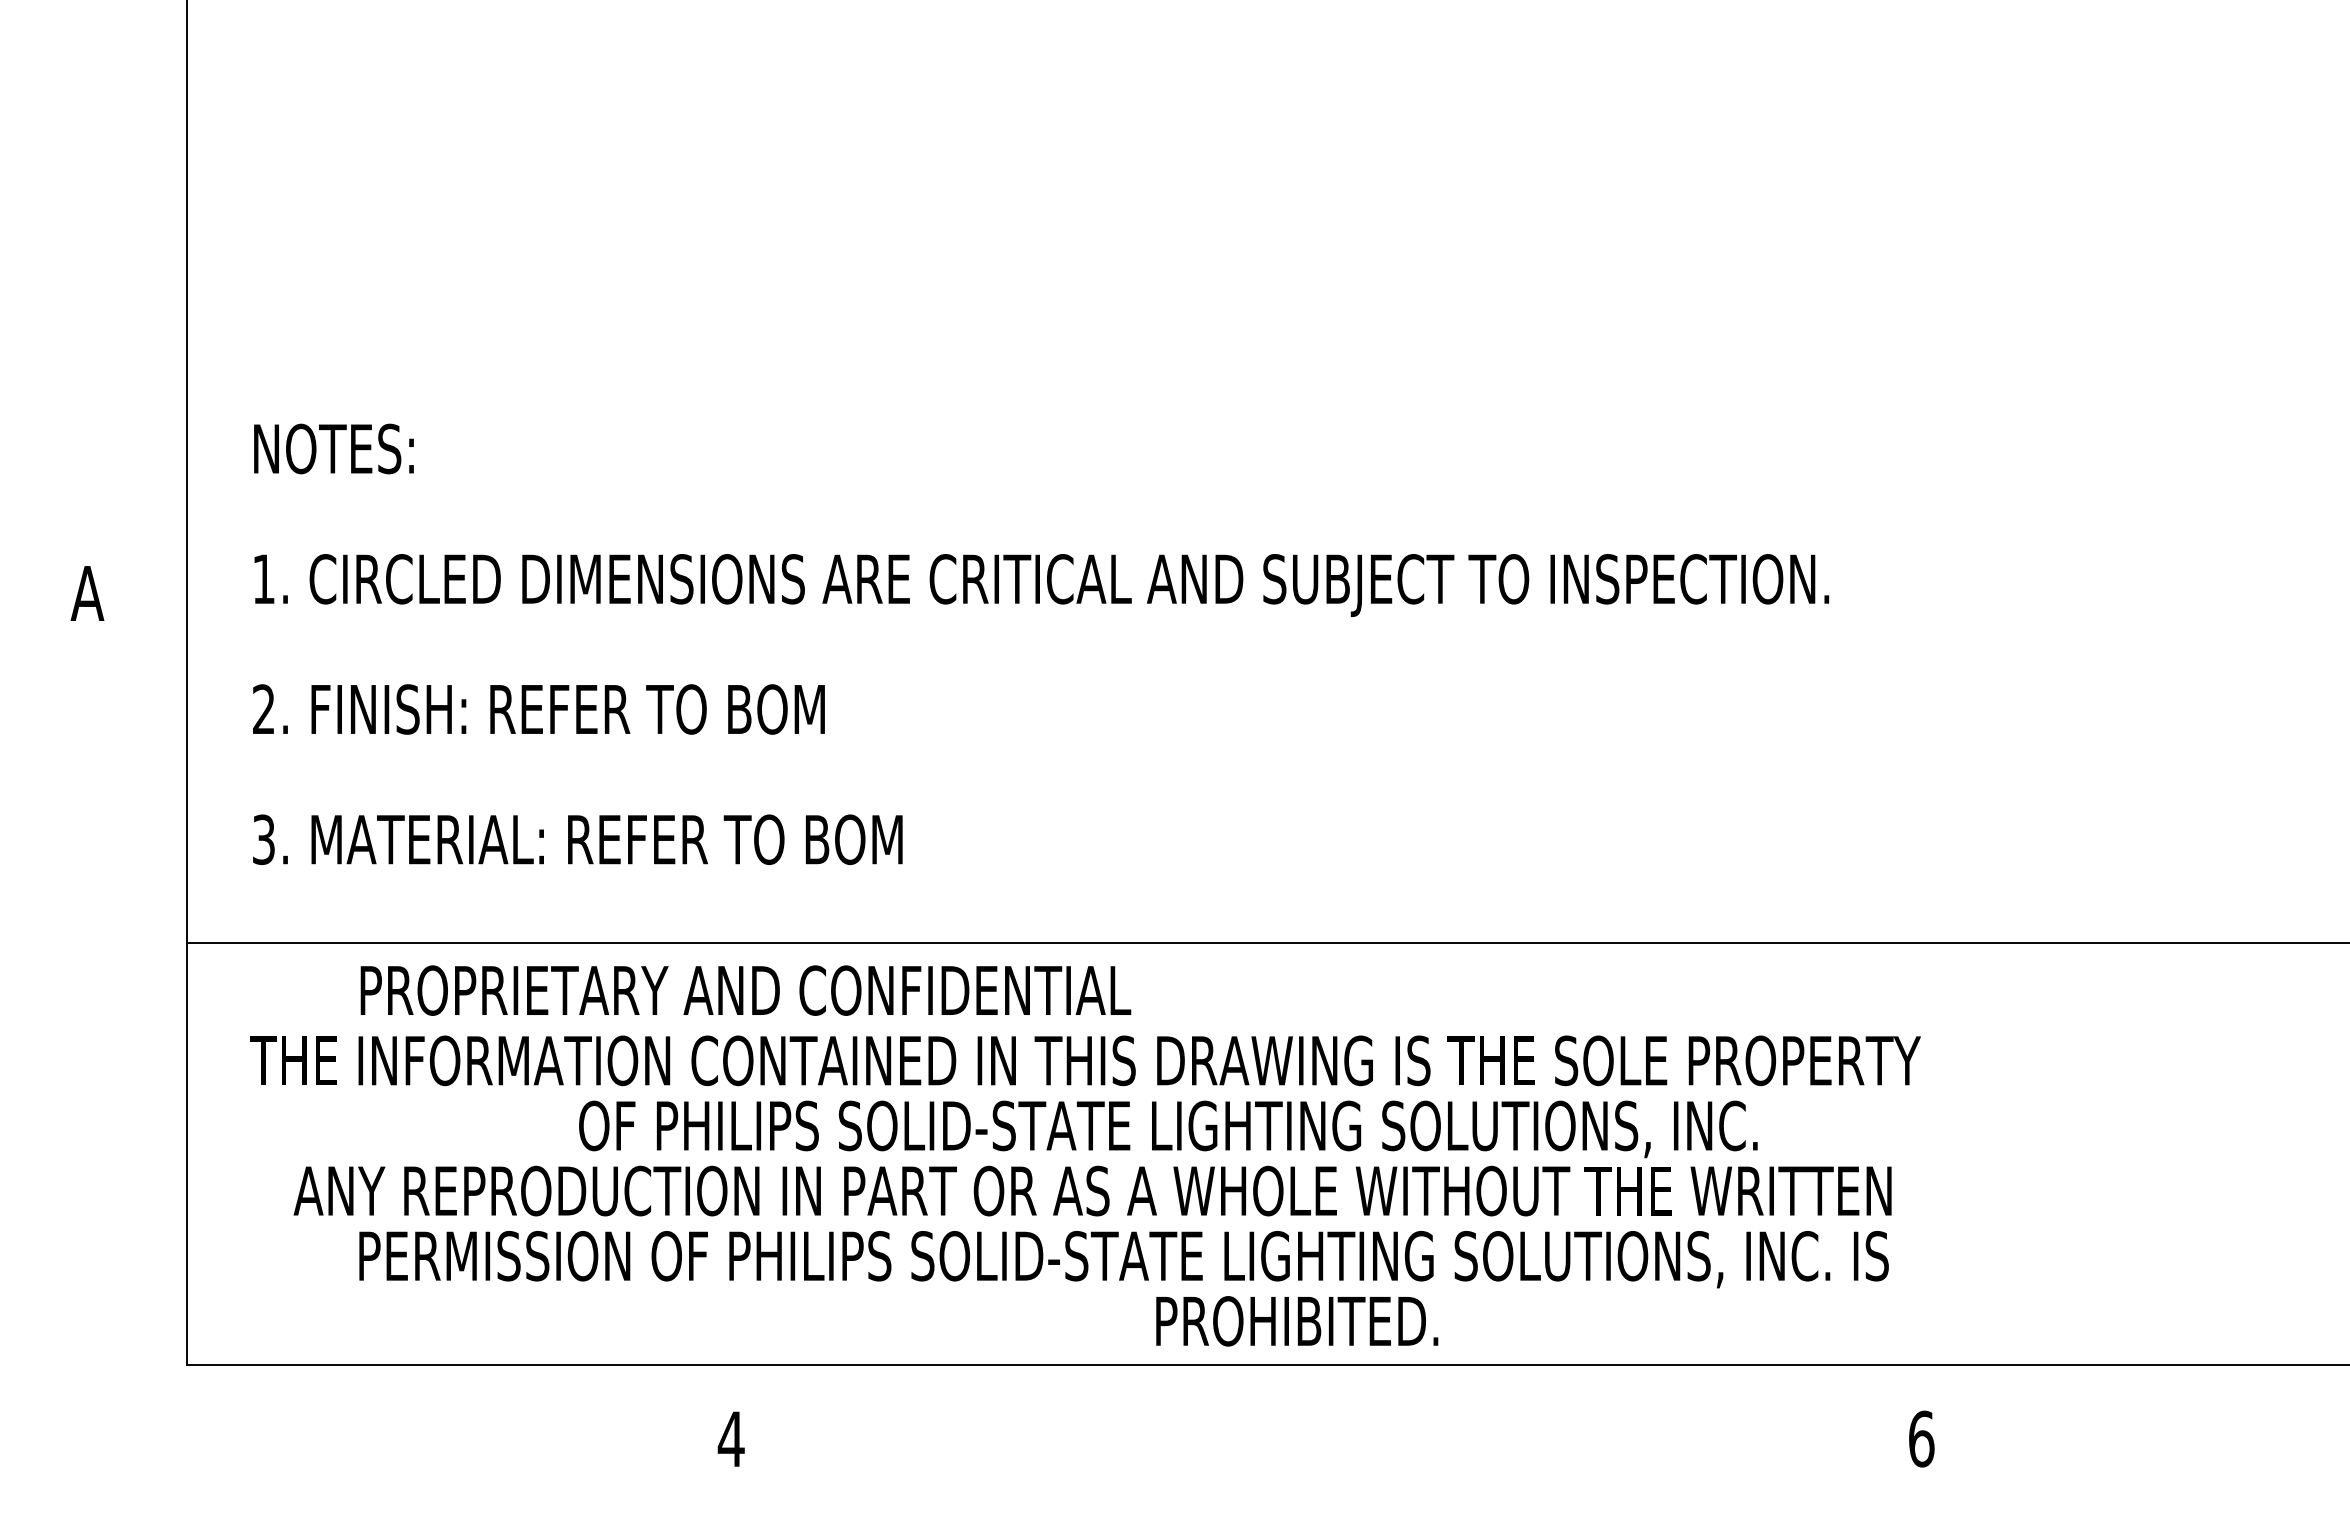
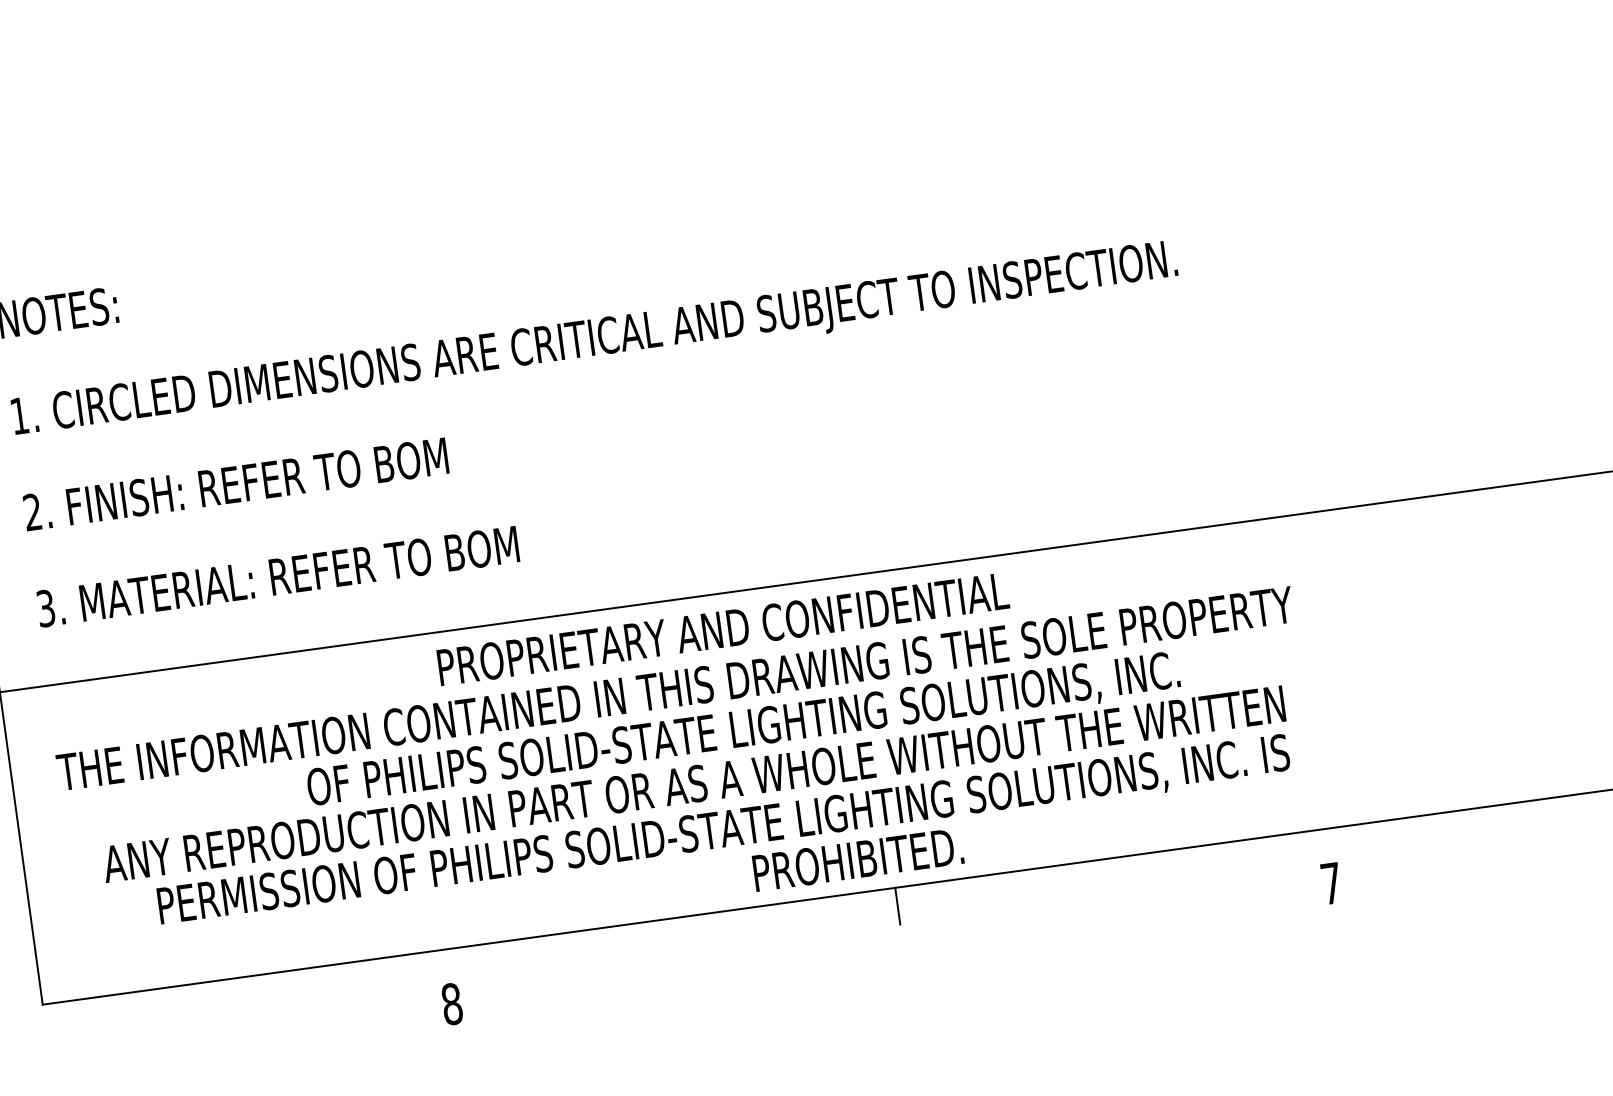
text: (745, 990) -> (723, 629), moved
line: (1341, 1390) -> (897, 906), added
text: (730, 1438) -> (451, 1003), 4 -> 8
text: (1921, 1438) -> (1331, 883), 6 -> 7

